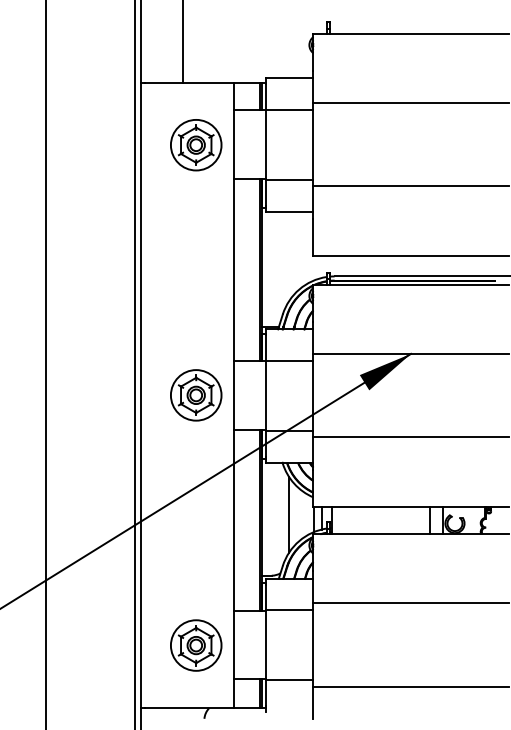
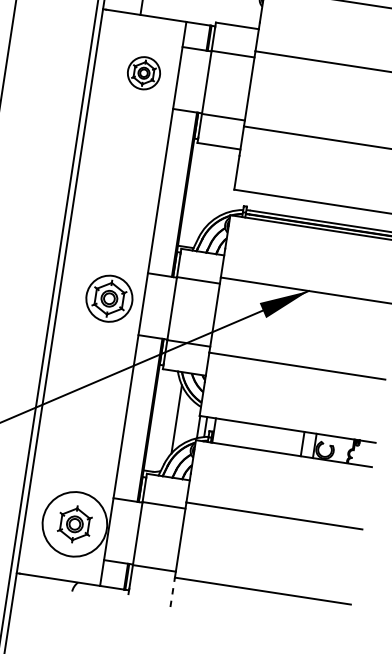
part: (196, 145) -> (144, 73), size x0.7
circle: (195, 645) -> (74, 524), size x1.4
line: (313, 702) -> (172, 591), solid -> dashed

